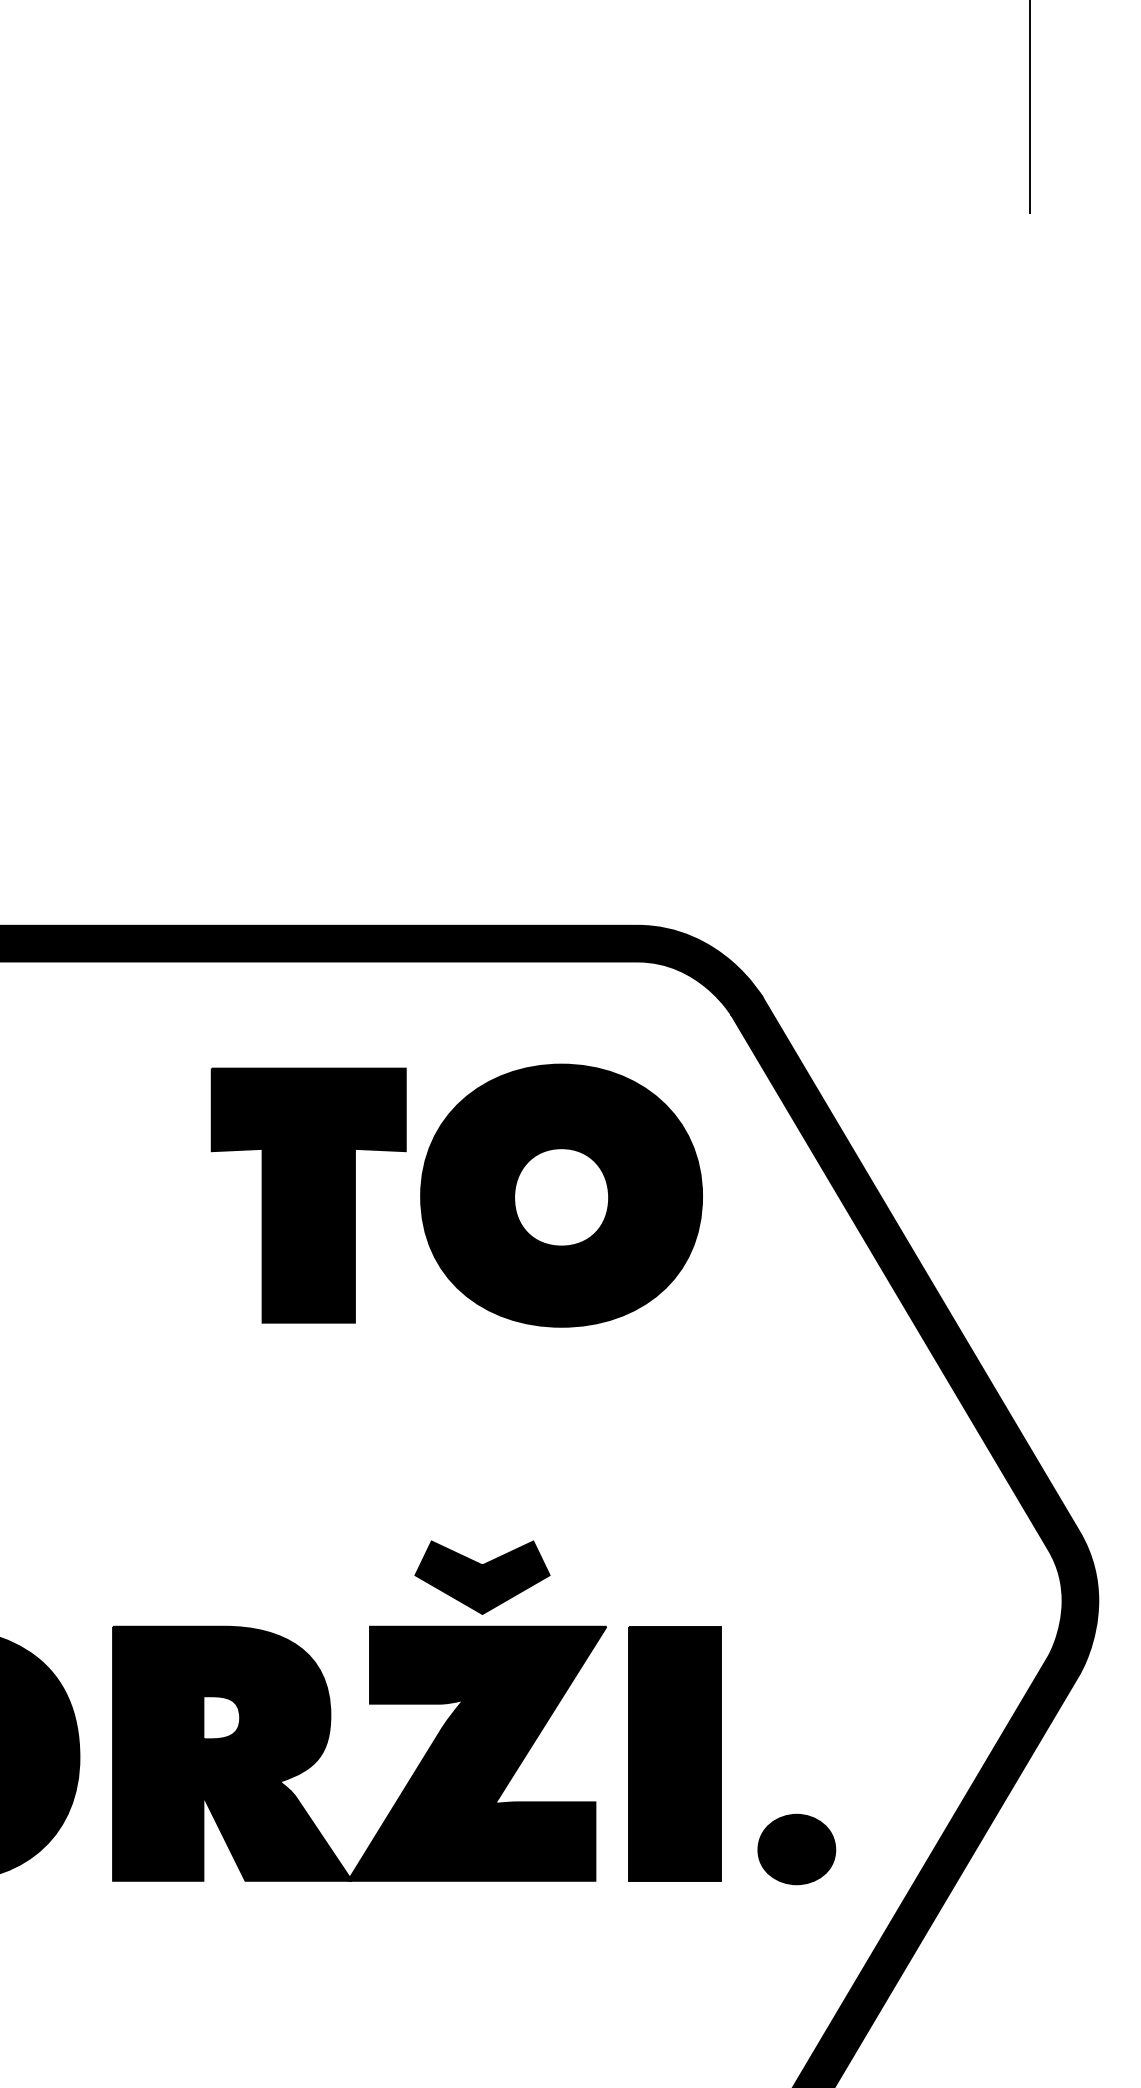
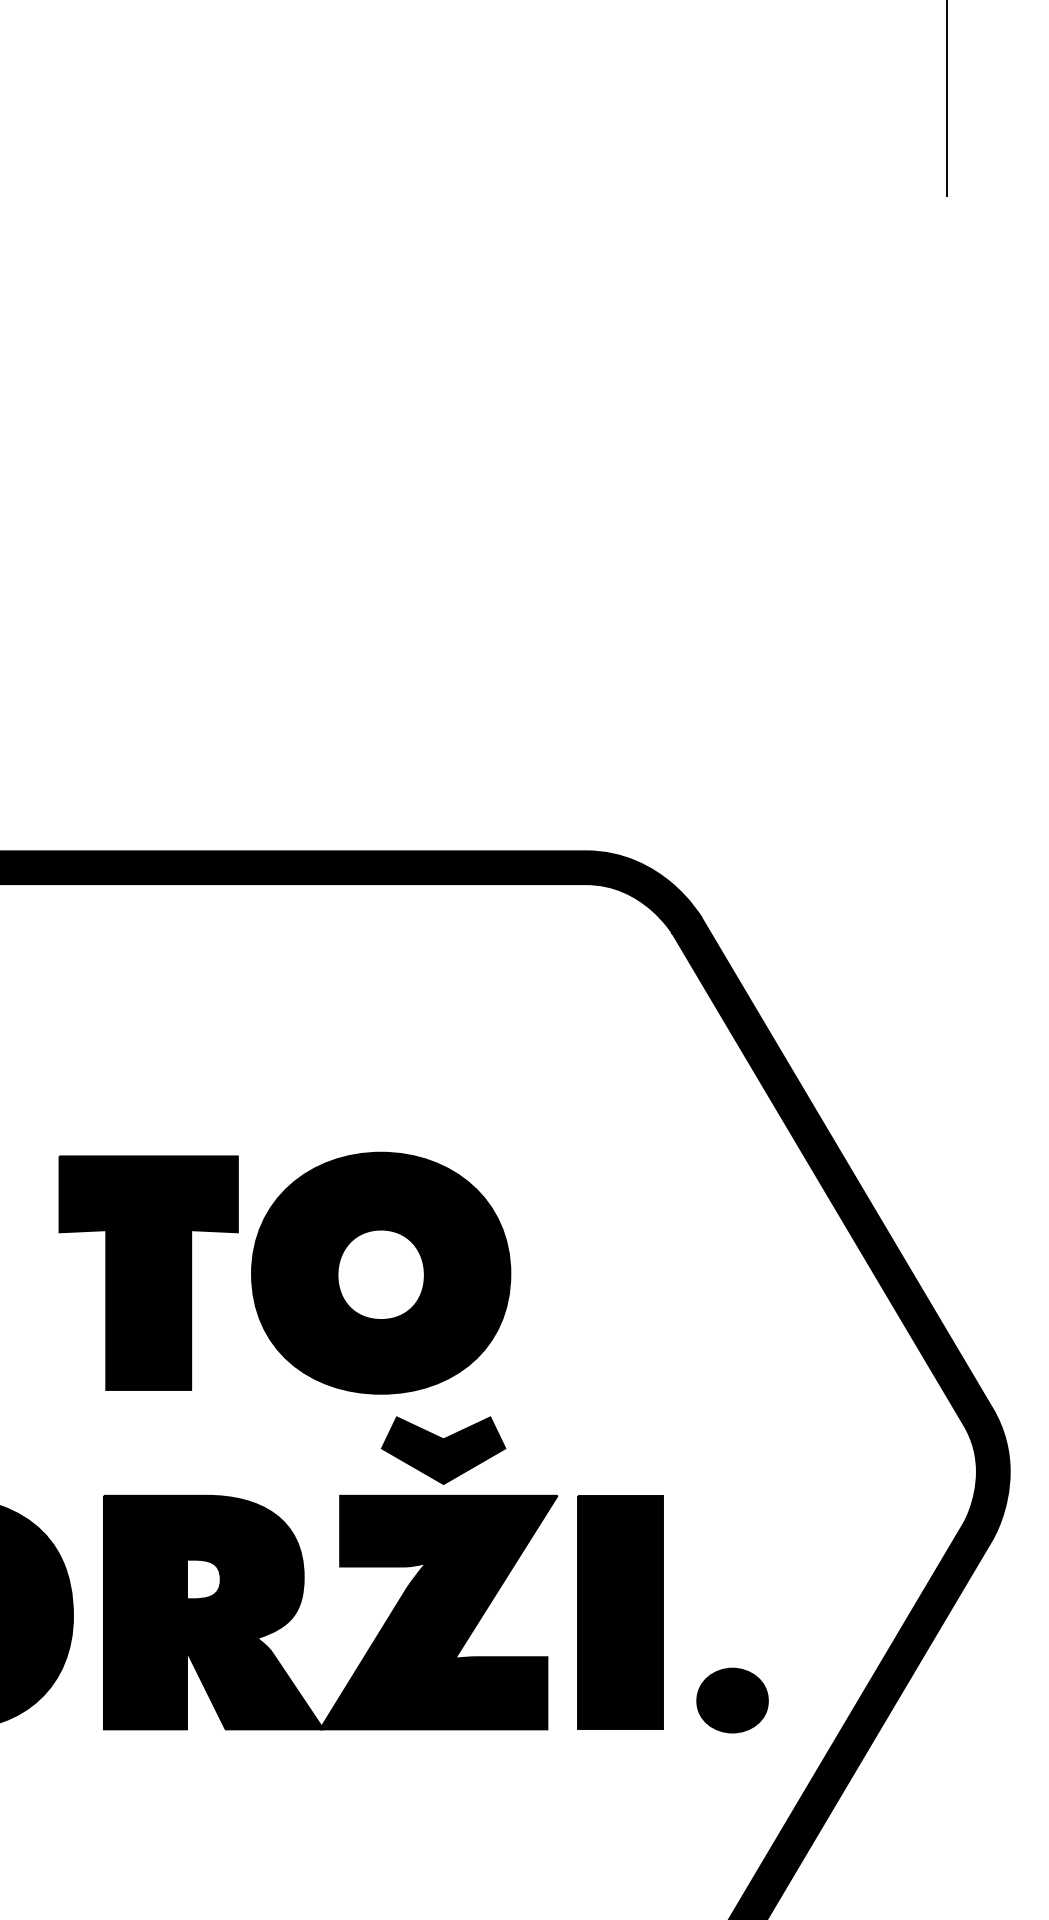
part: (456, 1195) -> (284, 1273), moved

